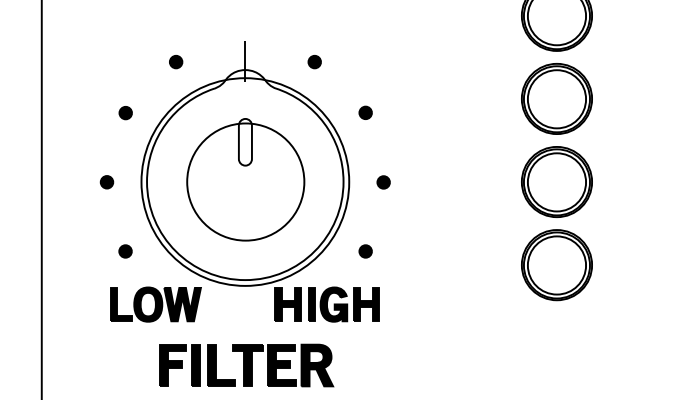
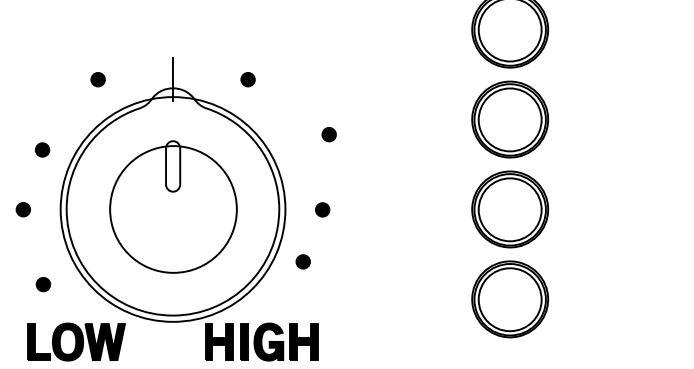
part: (365, 112) -> (328, 134), moved
part: (125, 113) -> (42, 150), moved
part: (365, 251) -> (303, 261), moved

